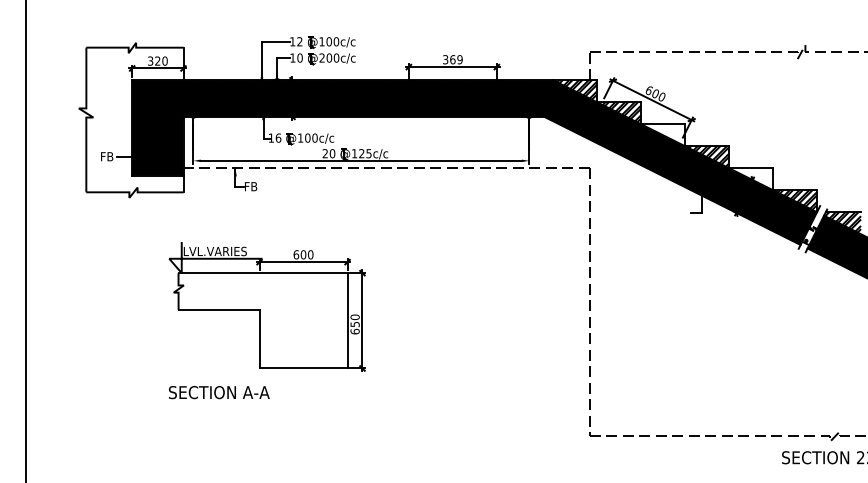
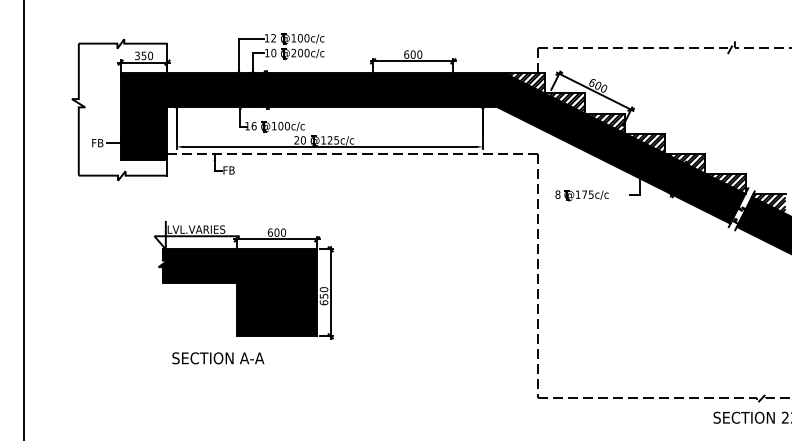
text: (452, 59) -> (412, 54), 369 -> 600
text: (157, 60) -> (143, 55), 320 -> 350
hatch: (663, 134) -> (605, 122), added
hatch: (752, 178) -> (686, 163), added
part: (637, 214) -> (581, 195), added
fill: (260, 320) -> (237, 292), added
text: (219, 392) -> (218, 358), moved

